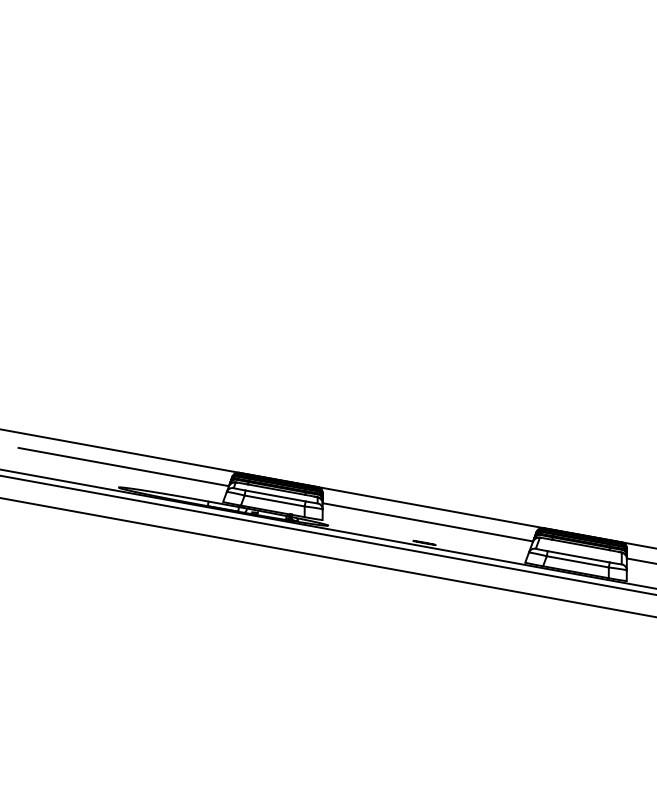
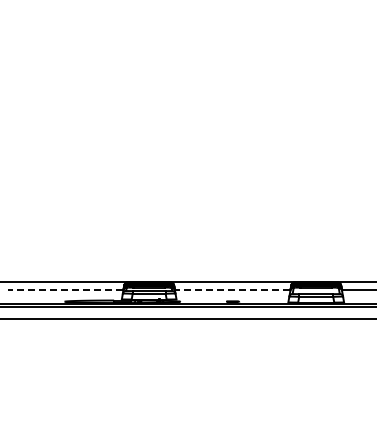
line: (123, 467) -> (65, 290), solid -> dashed
line: (427, 522) -> (232, 290), solid -> dashed

